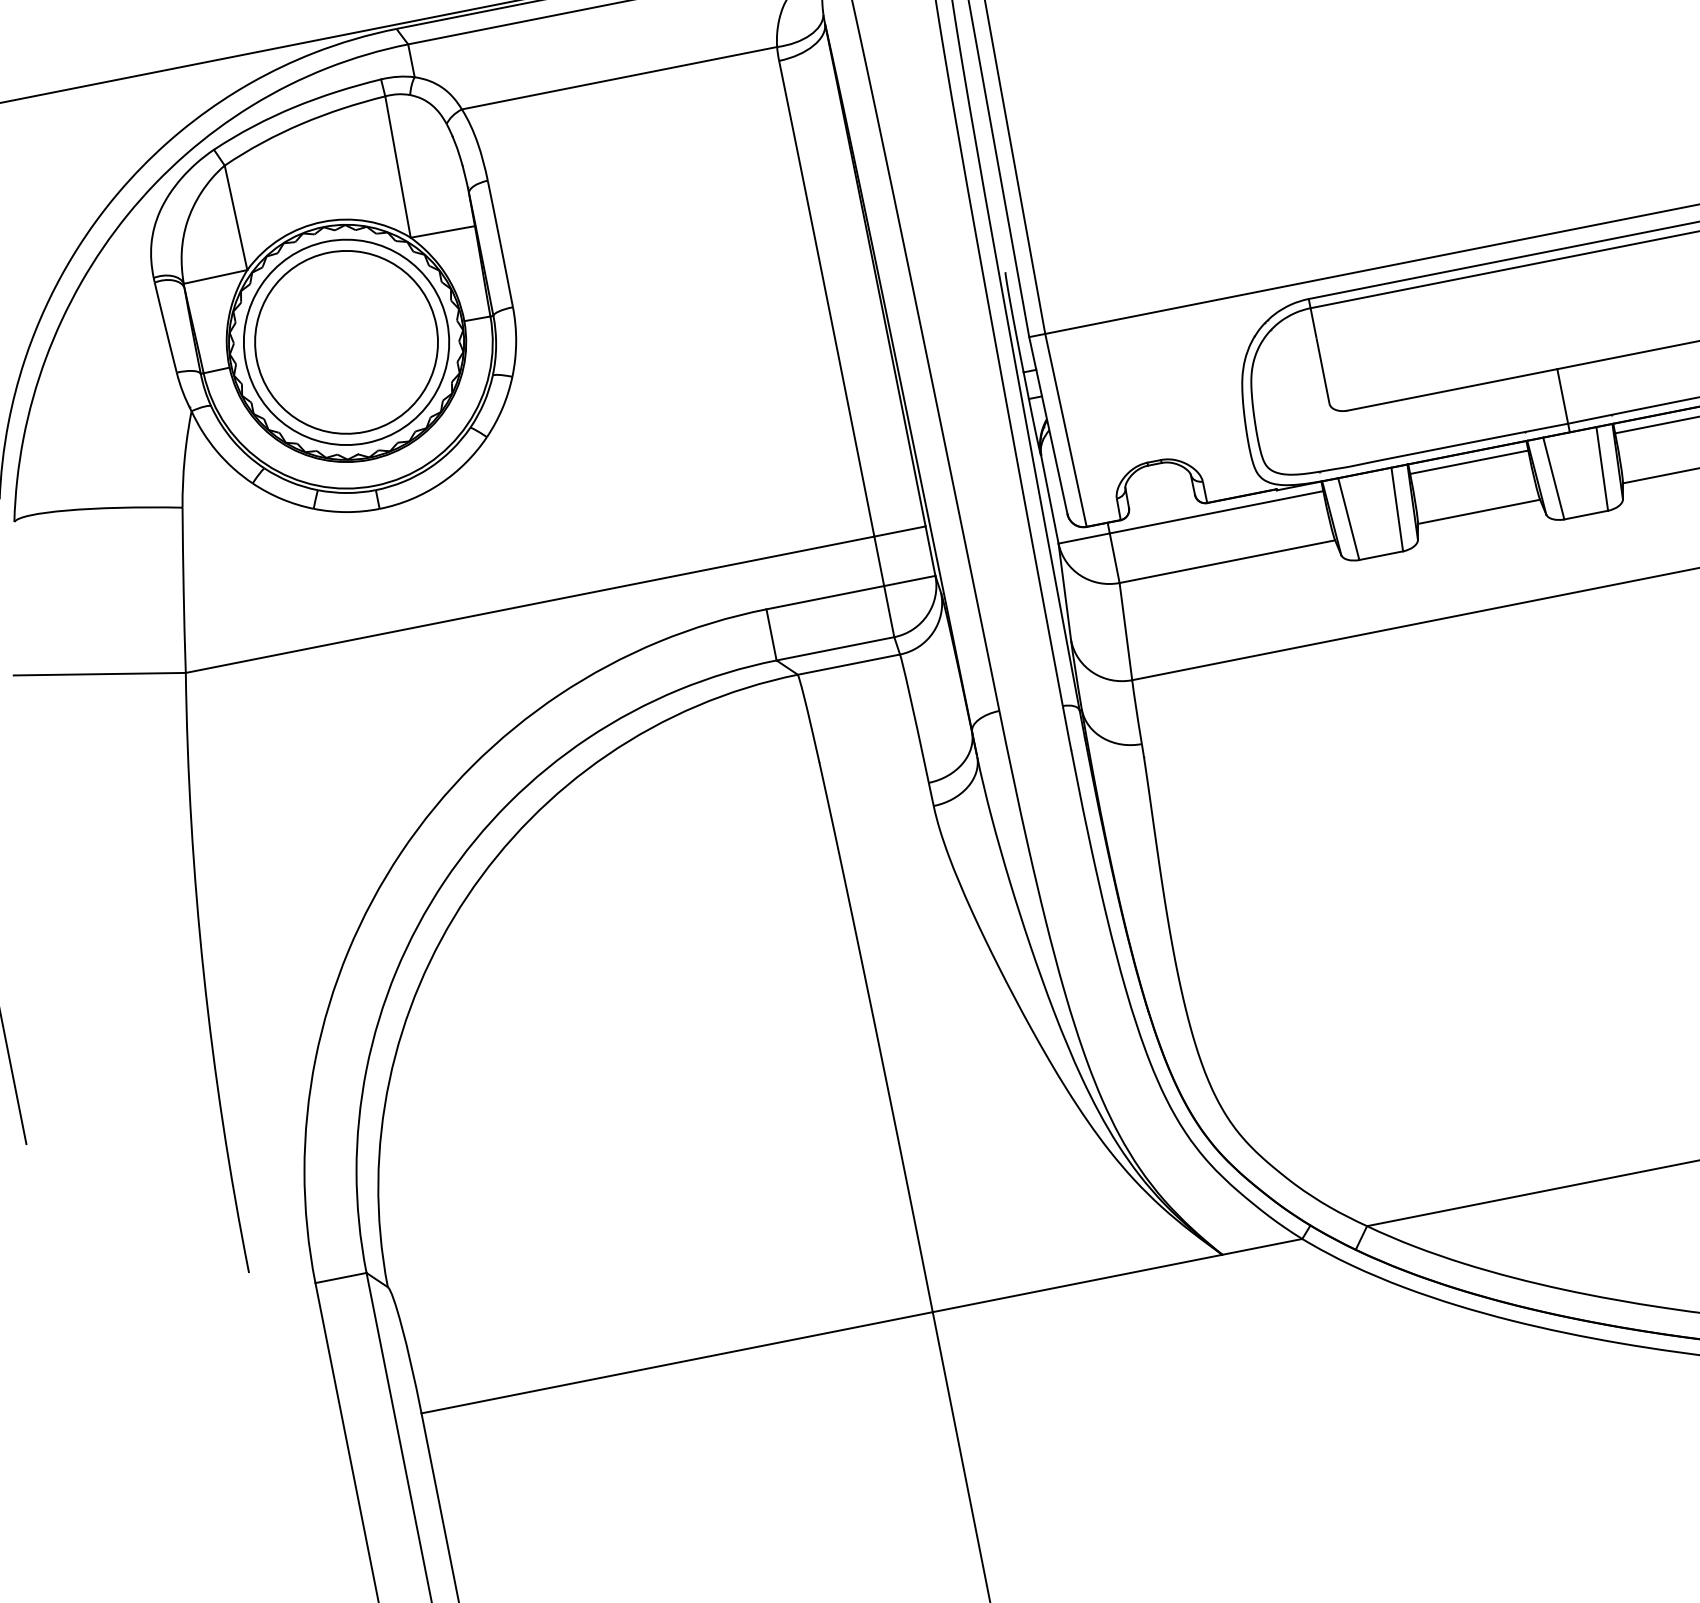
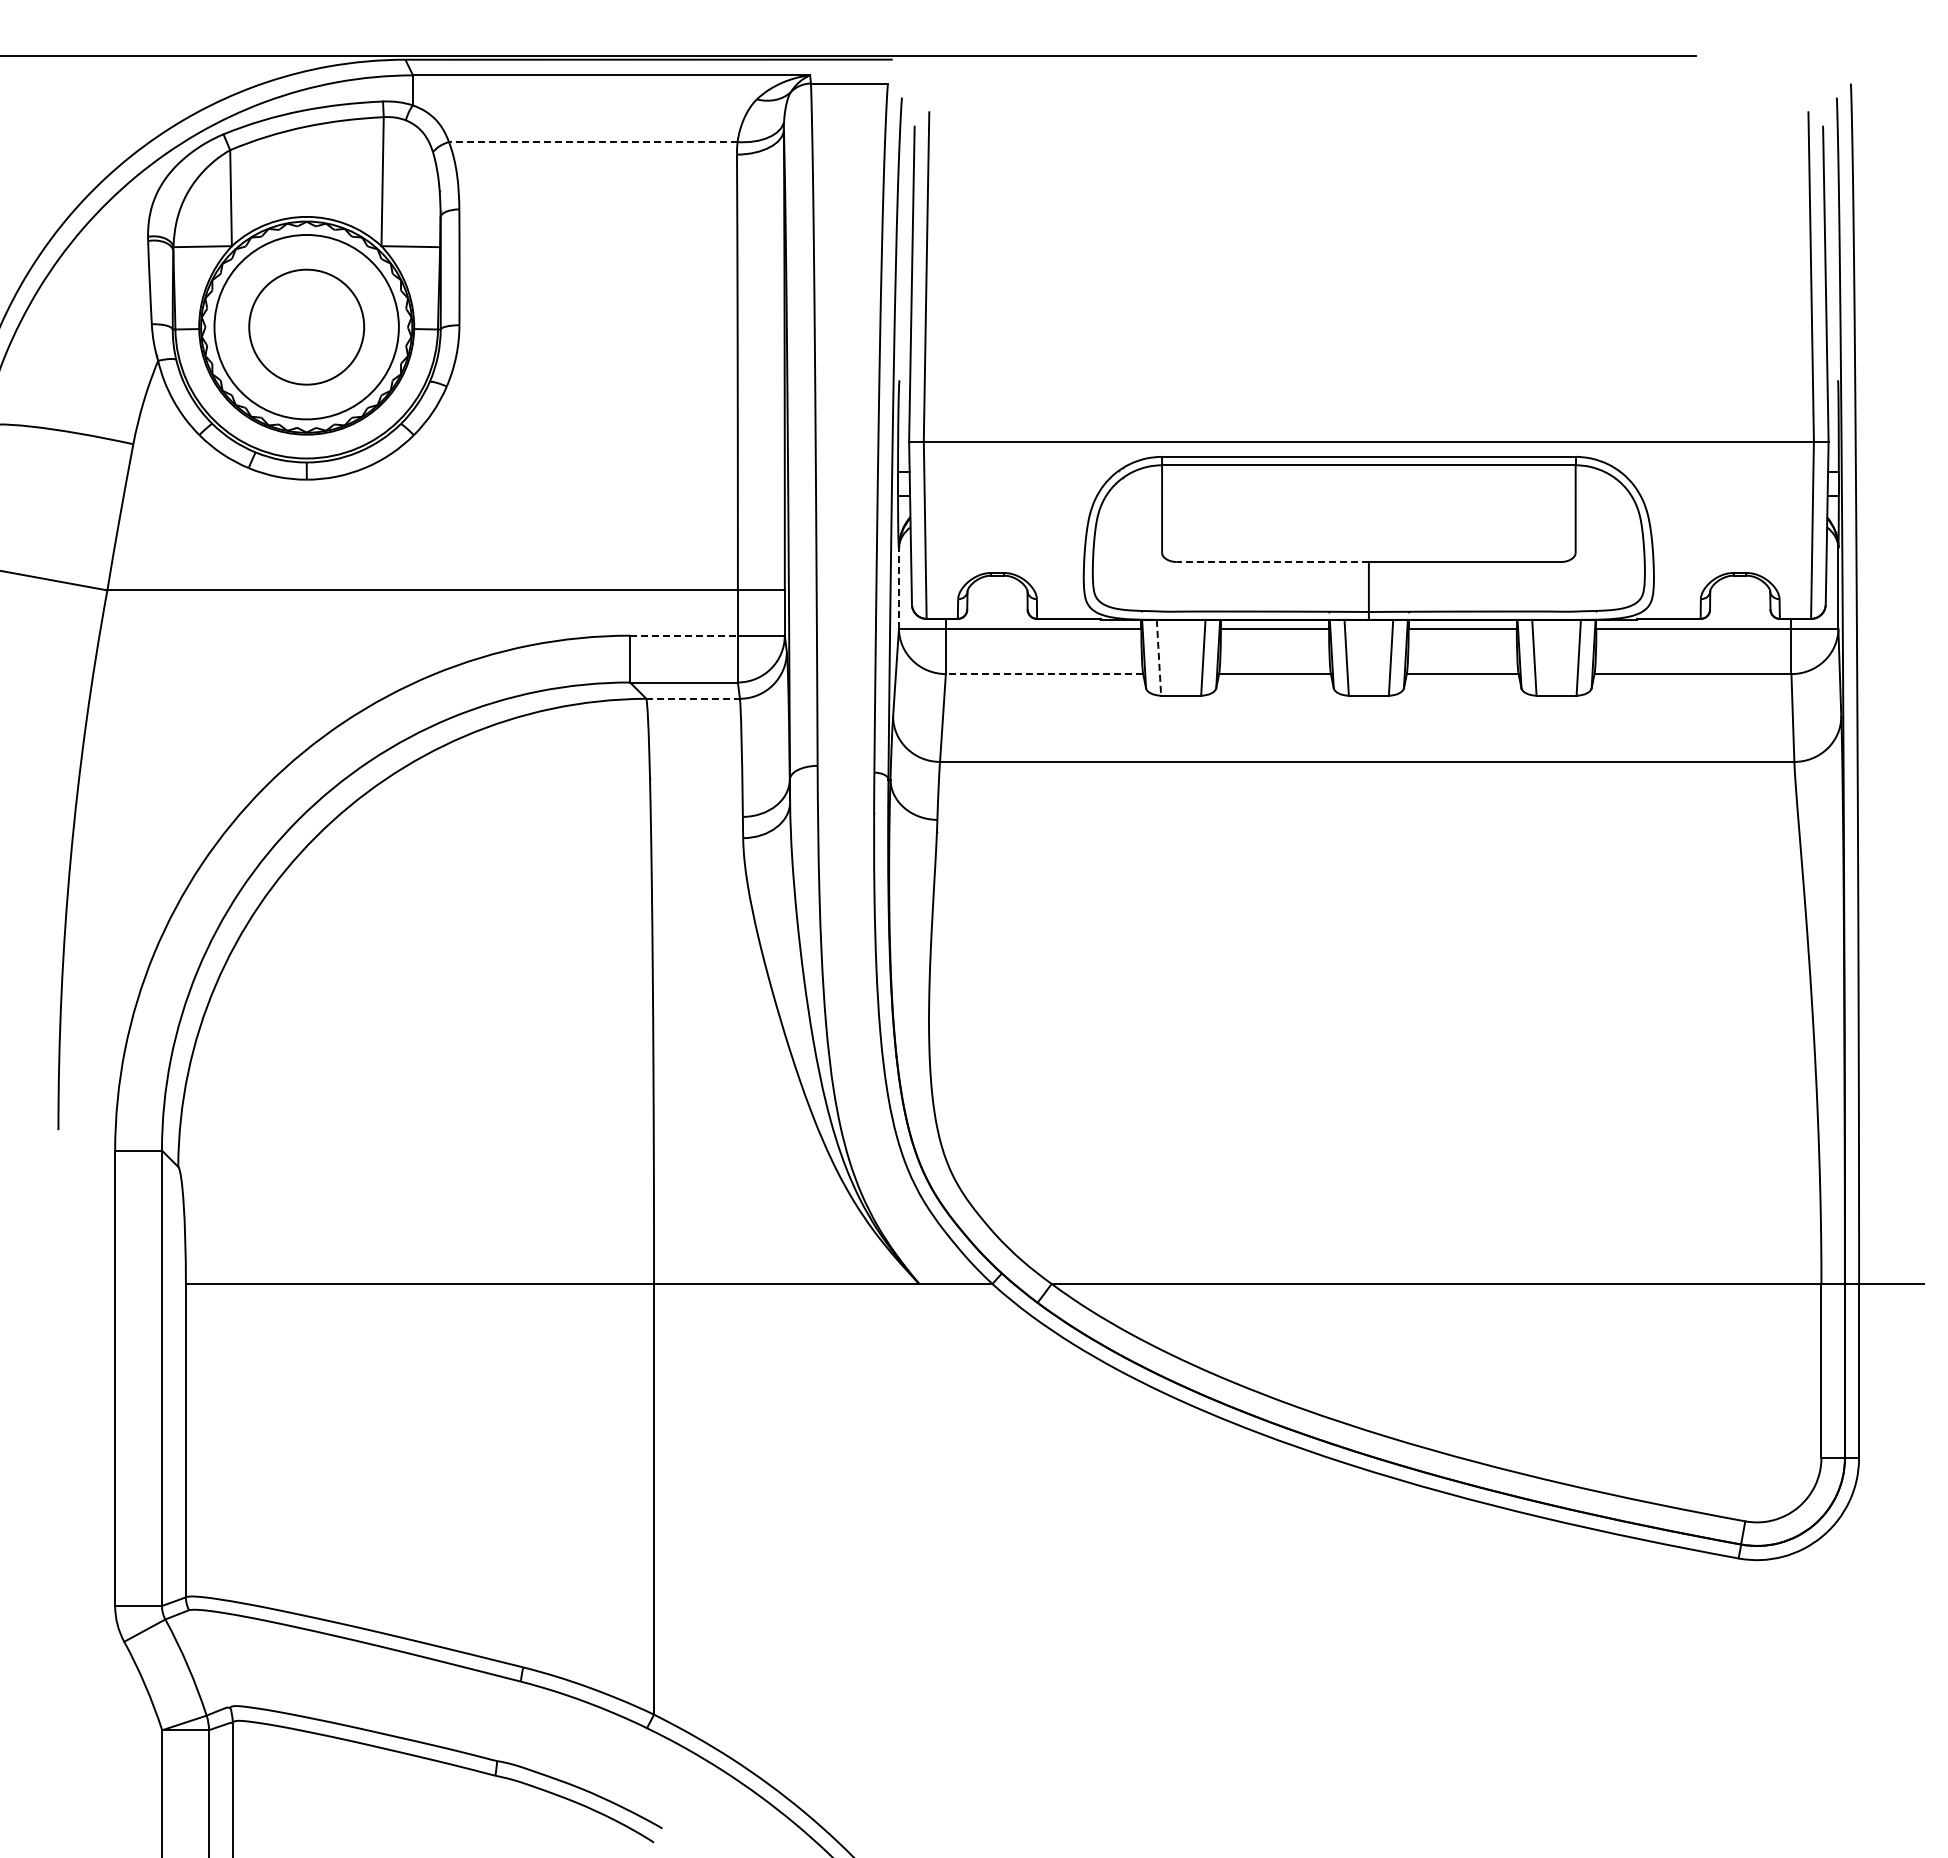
line: (618, 78) -> (592, 142), solid -> dashed
circle: (346, 342) -> (306, 327), size x0.7
line: (1452, 390) -> (1272, 562), solid -> dashed
line: (1049, 498) -> (898, 587), solid -> dashed
line: (1348, 518) -> (1158, 657), solid -> dashed
line: (1227, 562) -> (1044, 674), solid -> dashed
line: (825, 597) -> (684, 635), solid -> dashed
line: (849, 664) -> (693, 698), solid -> dashed

